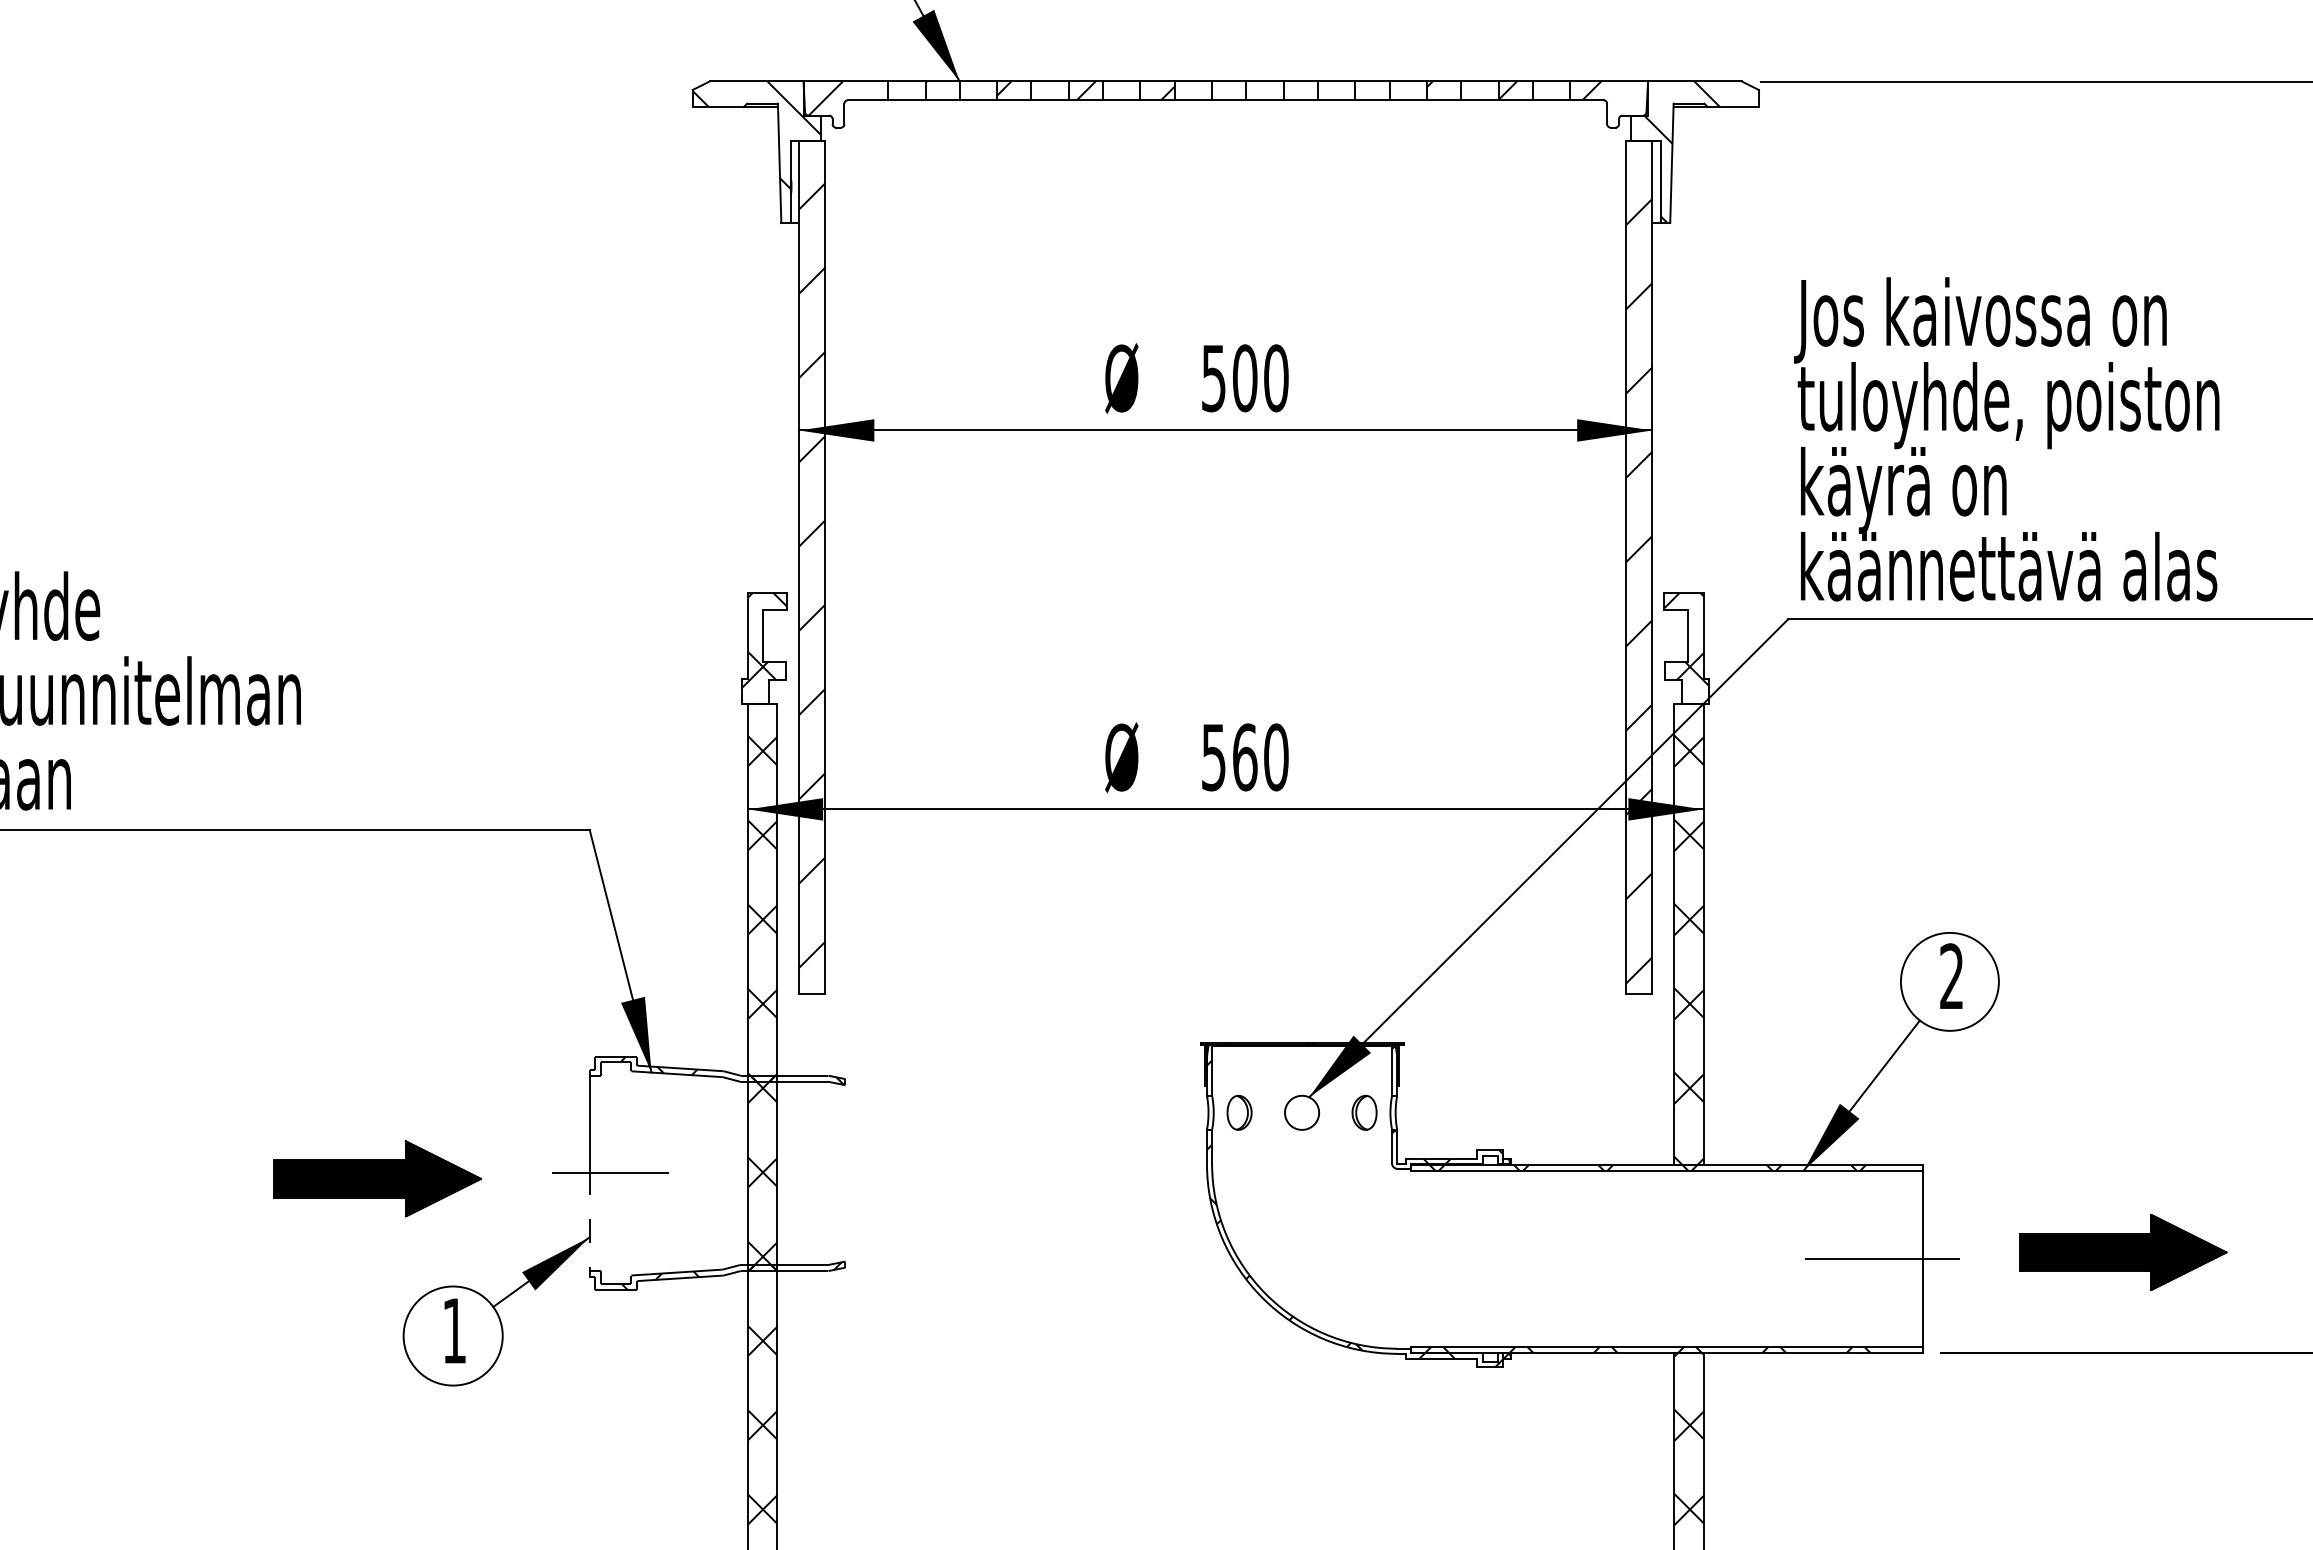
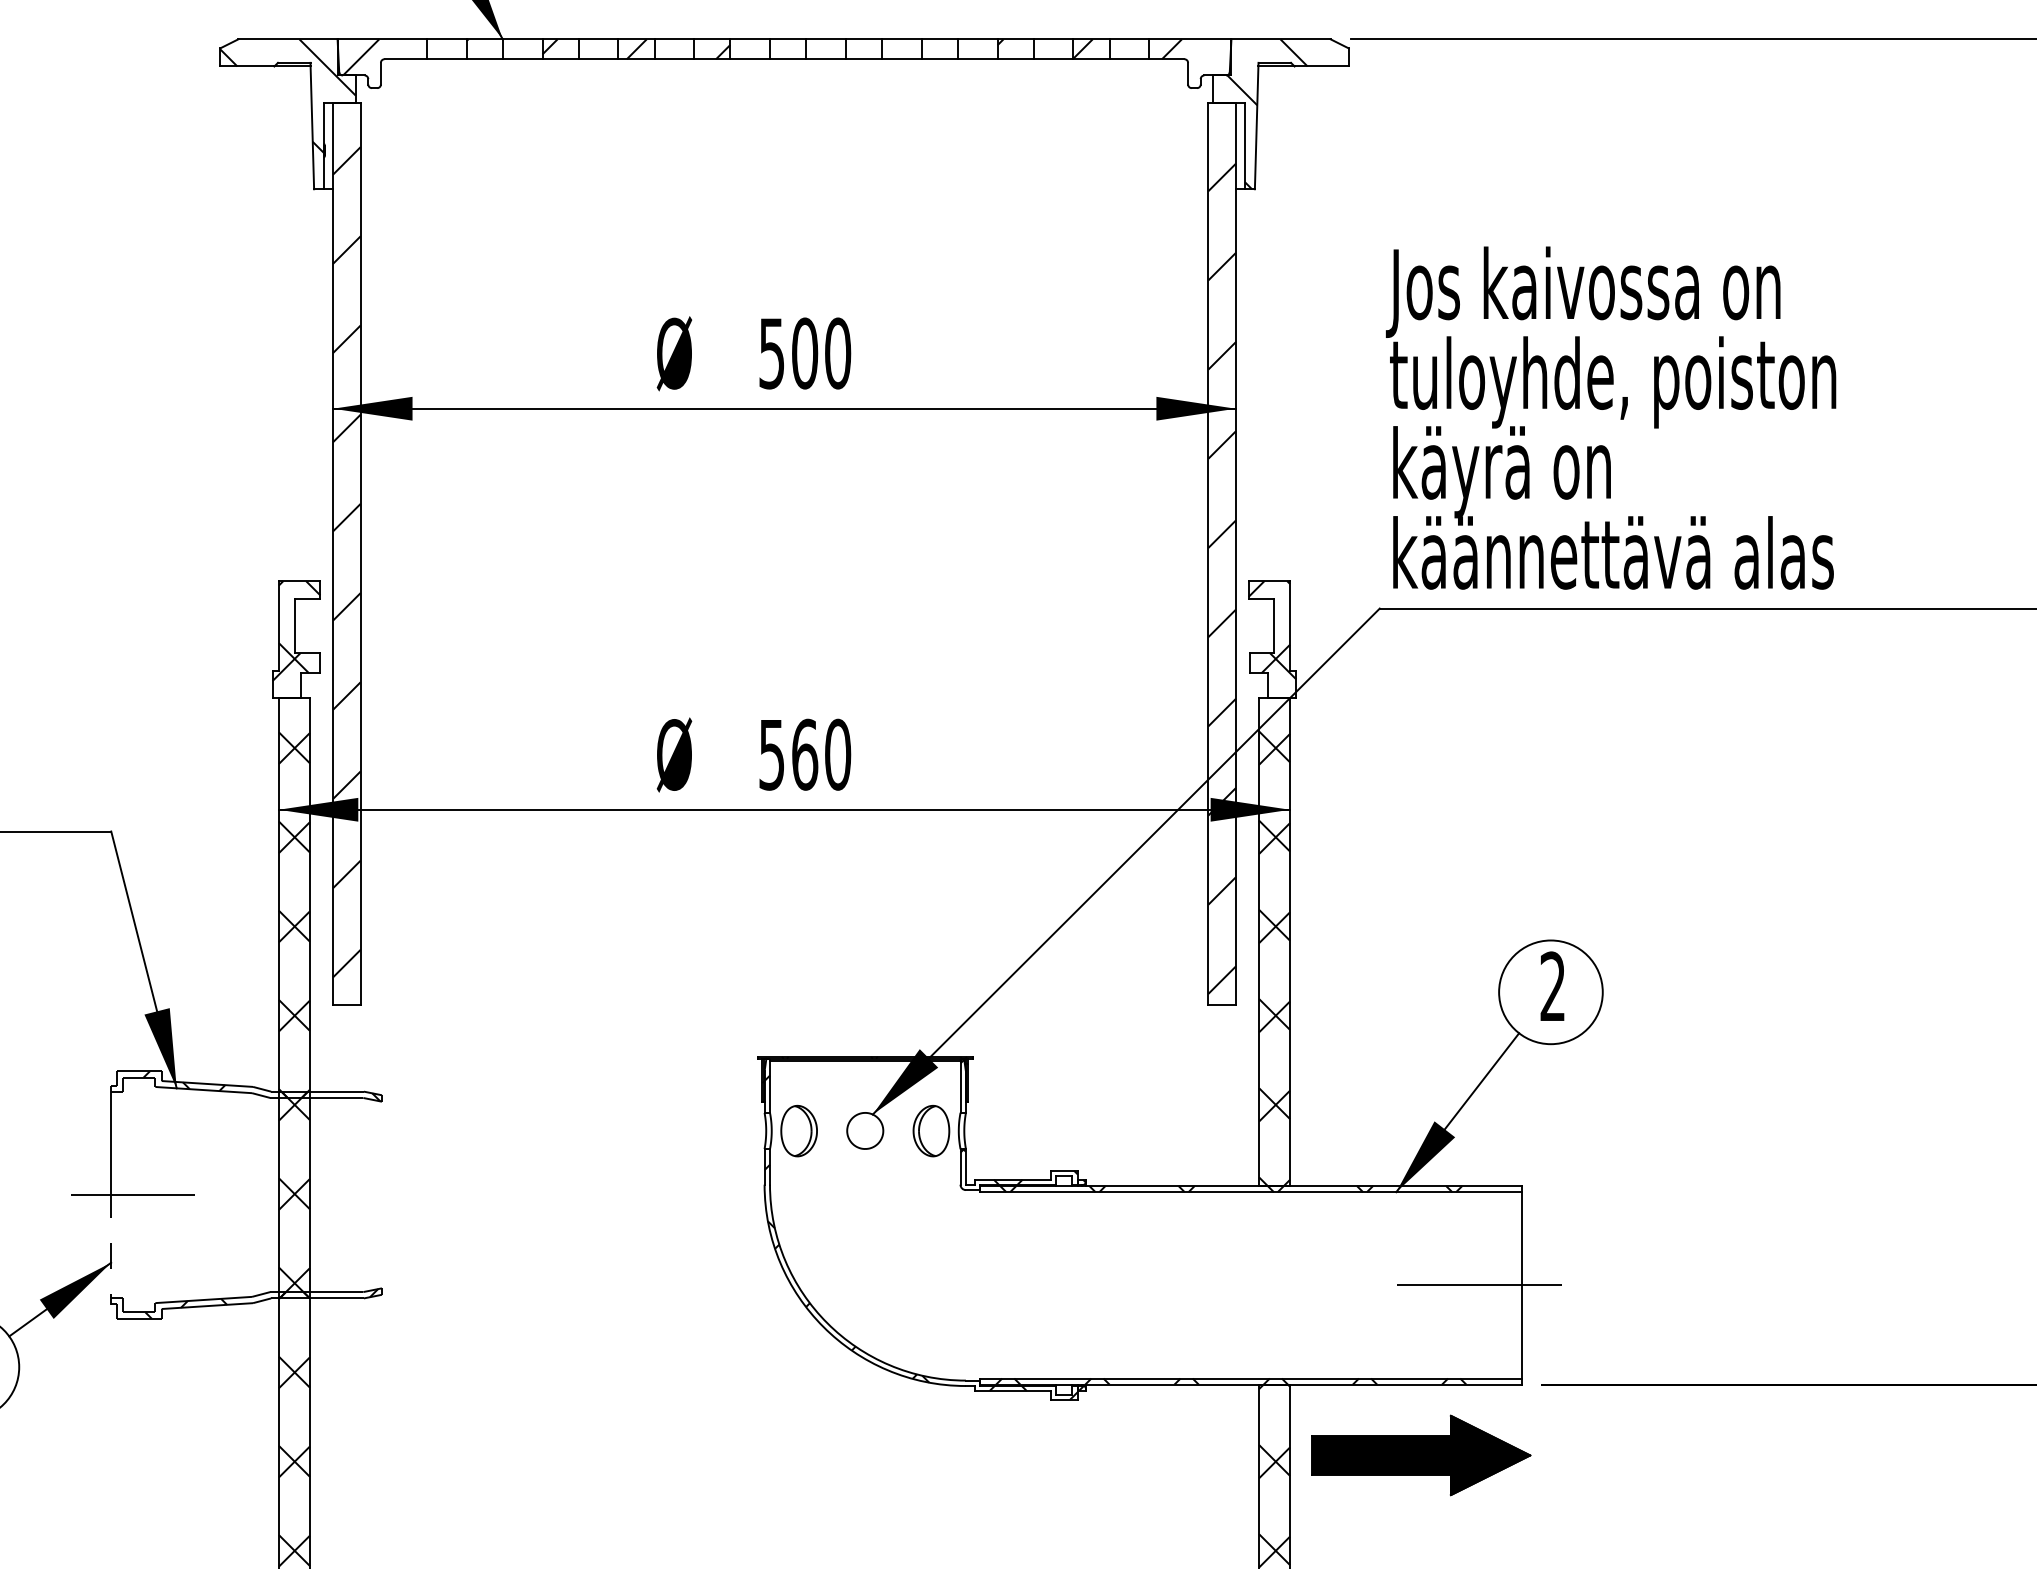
part: (1239, 1112) -> (799, 1130), size x1.4
part: (1364, 1112) -> (931, 1130), size x1.4
part: (2123, 1252) -> (1421, 1455), moved

